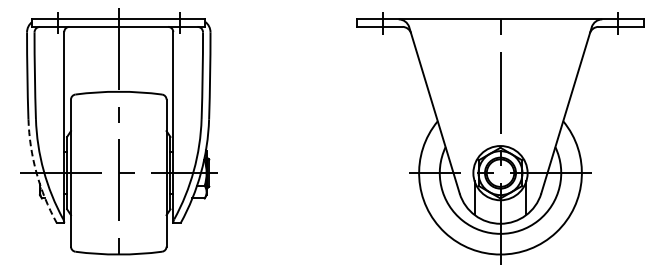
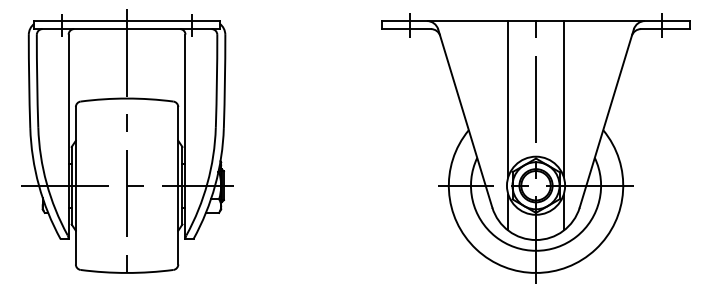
line: (474, 91) -> (508, 98), added
line: (526, 91) -> (563, 98), added
arc: (36, 172) -> (38, 185), dashed -> solid

